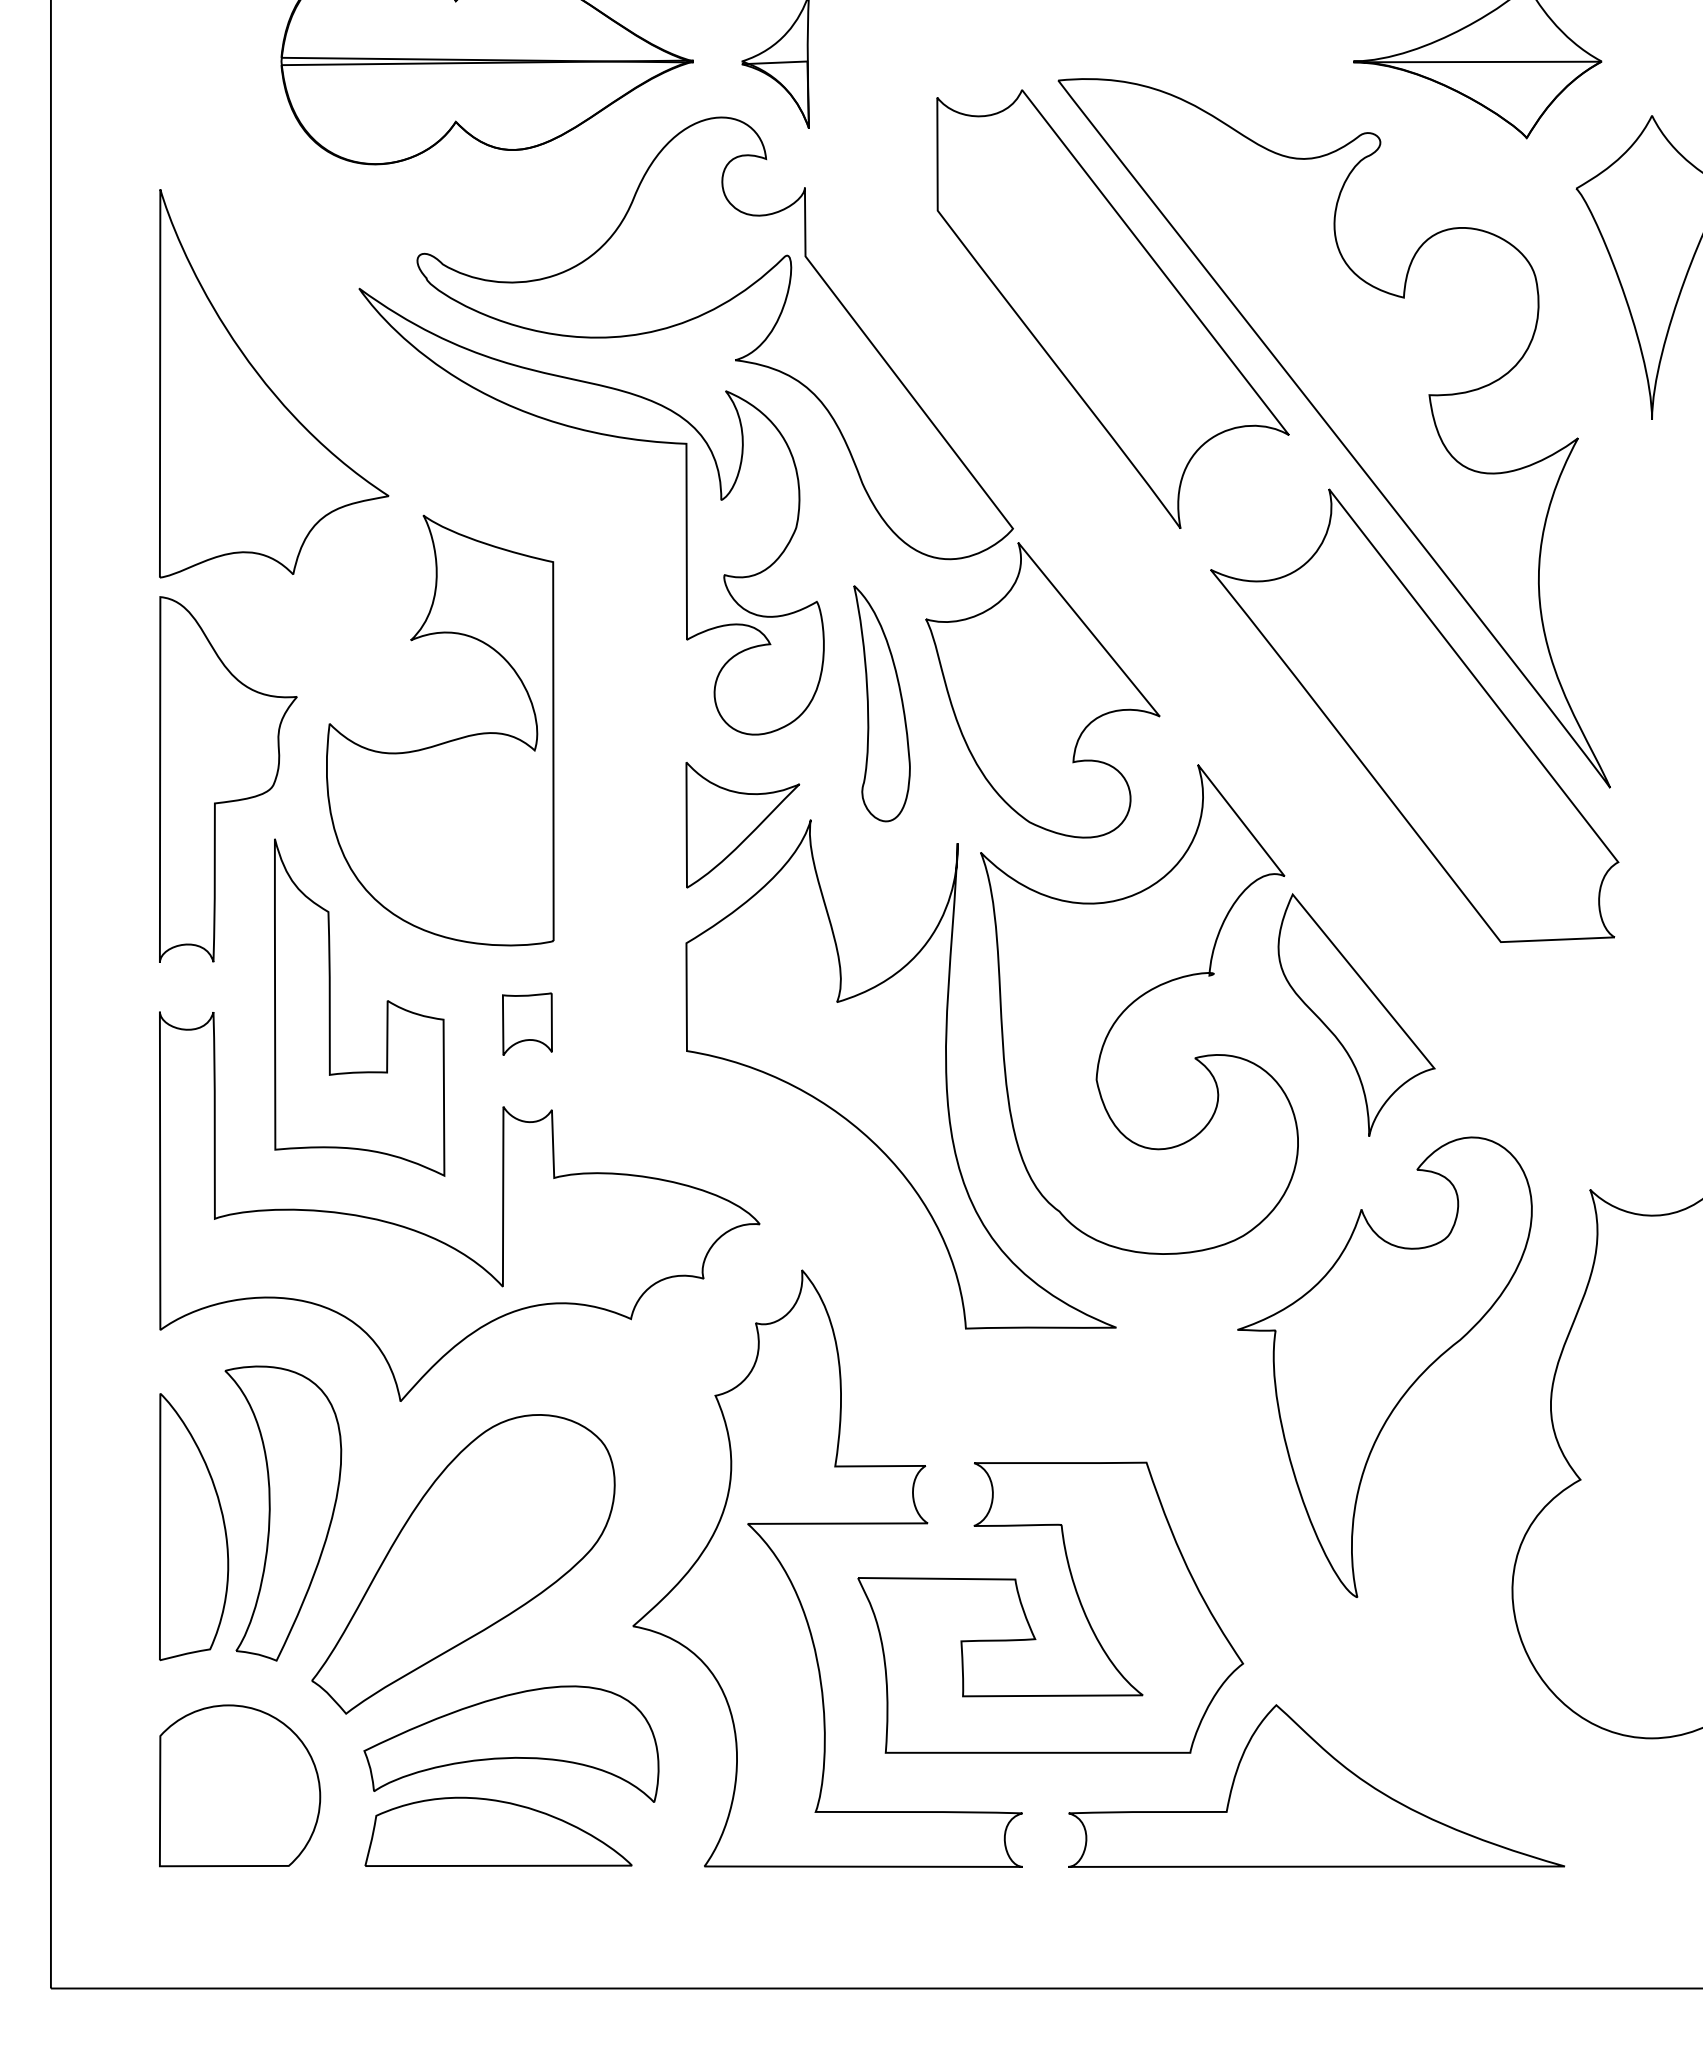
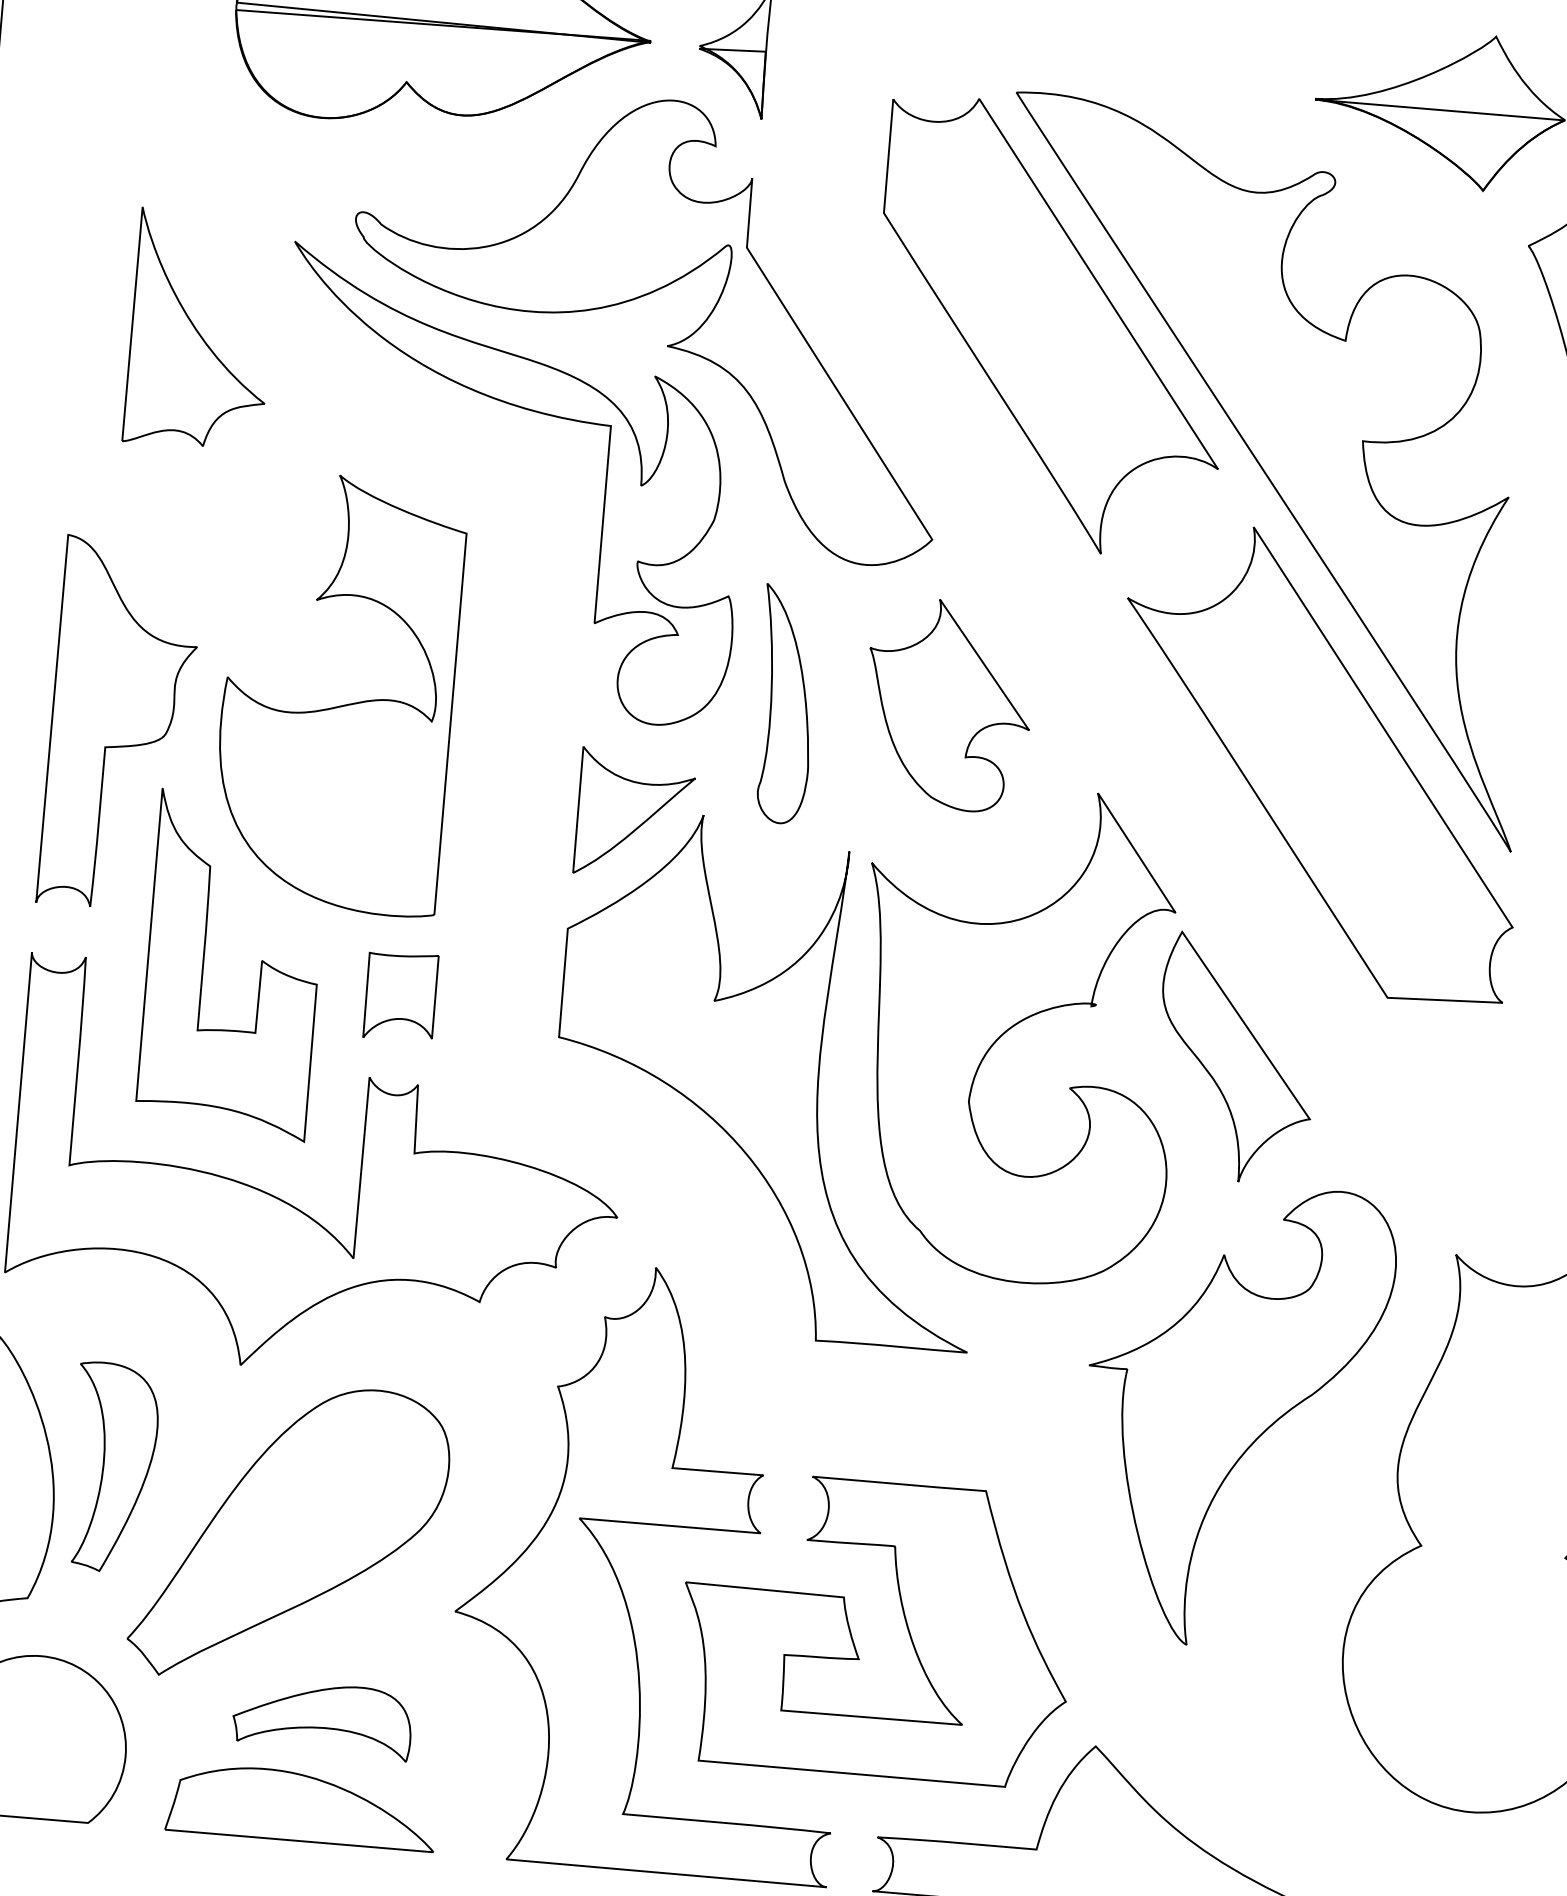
part: (274, 383) -> (201, 329), size x0.6
part: (1042, 690) -> (947, 705), size x0.7
part: (527, 1023) -> (400, 995), size x1.4
part: (283, 1513) -> (113, 1467), size x0.7
part: (511, 1743) -> (322, 1718), size x0.6

